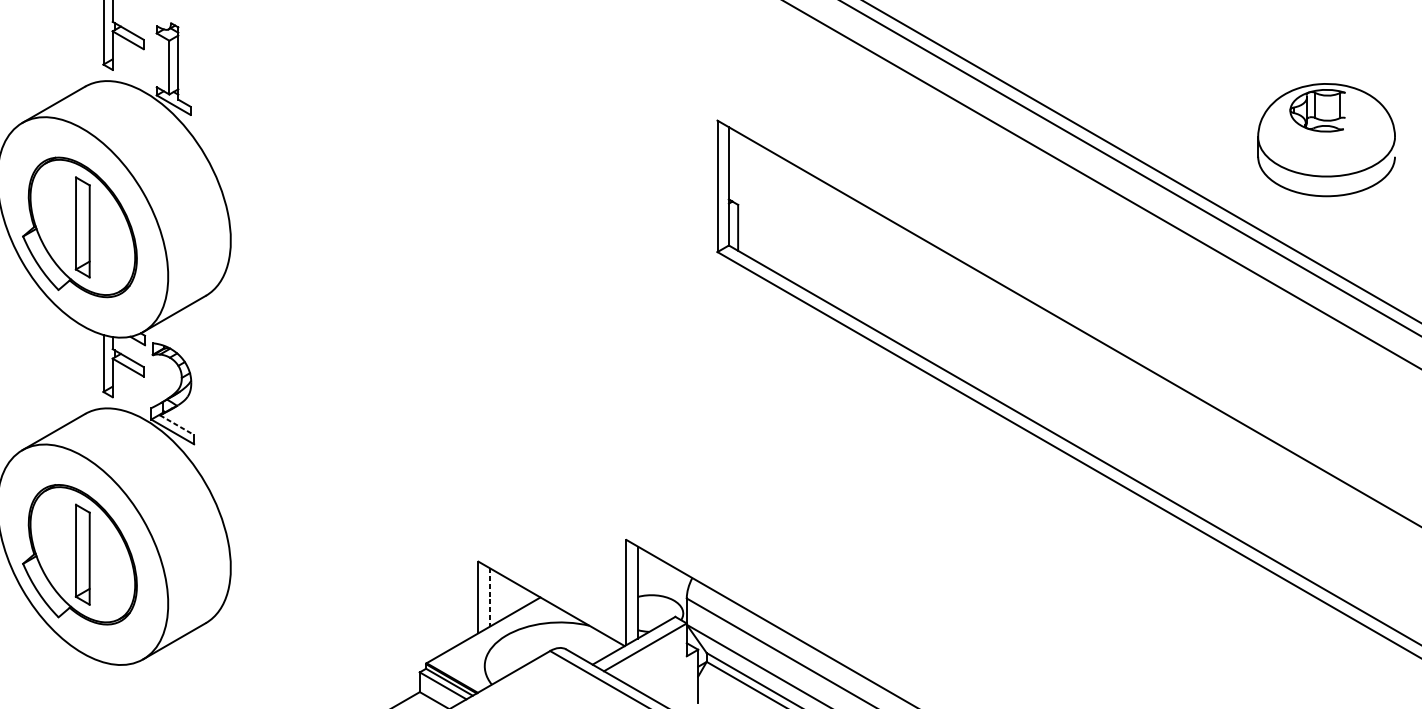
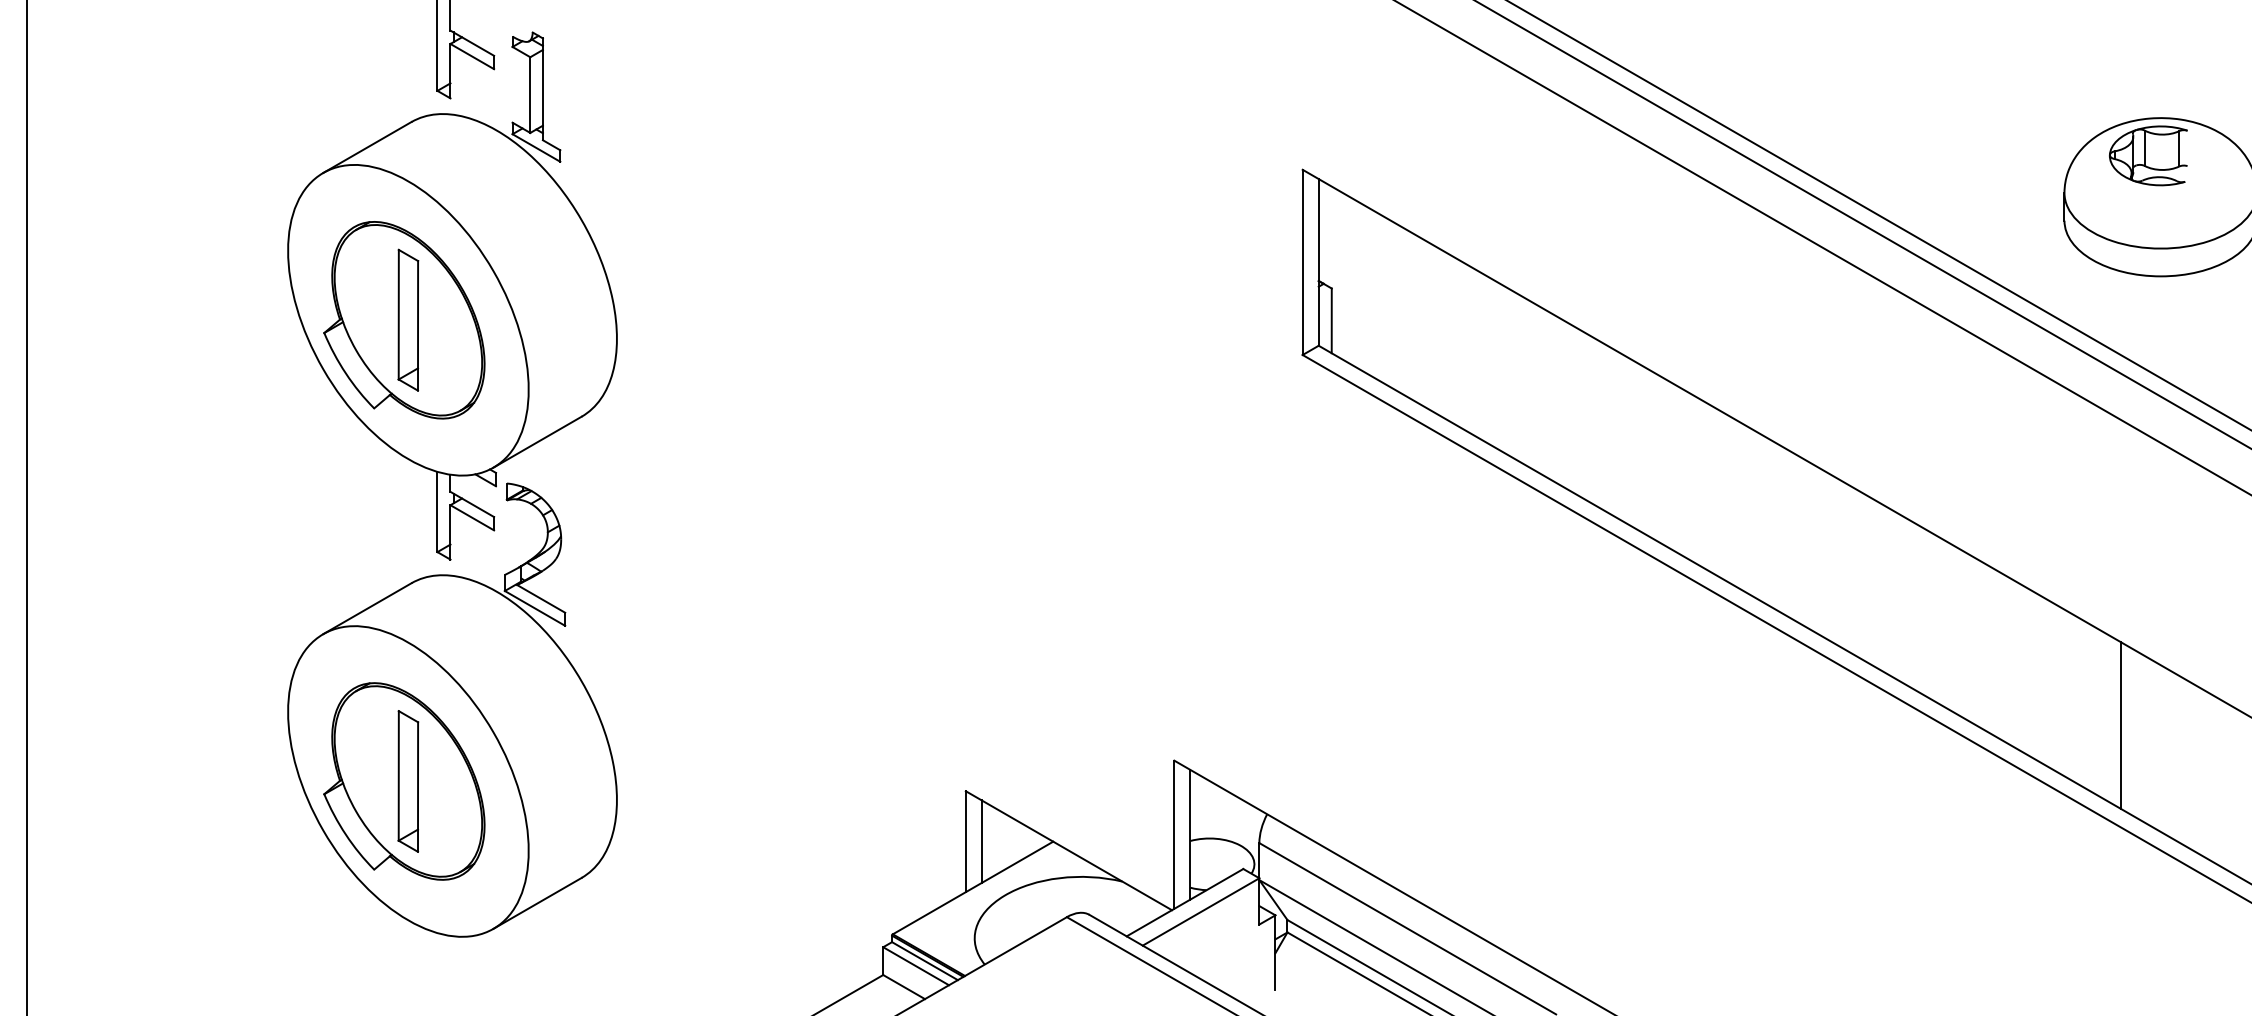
line: (177, 424) -> (541, 598), dashed -> solid
line: (1297, 515) -> (2120, 725), added
line: (489, 598) -> (981, 842), dashed -> solid

